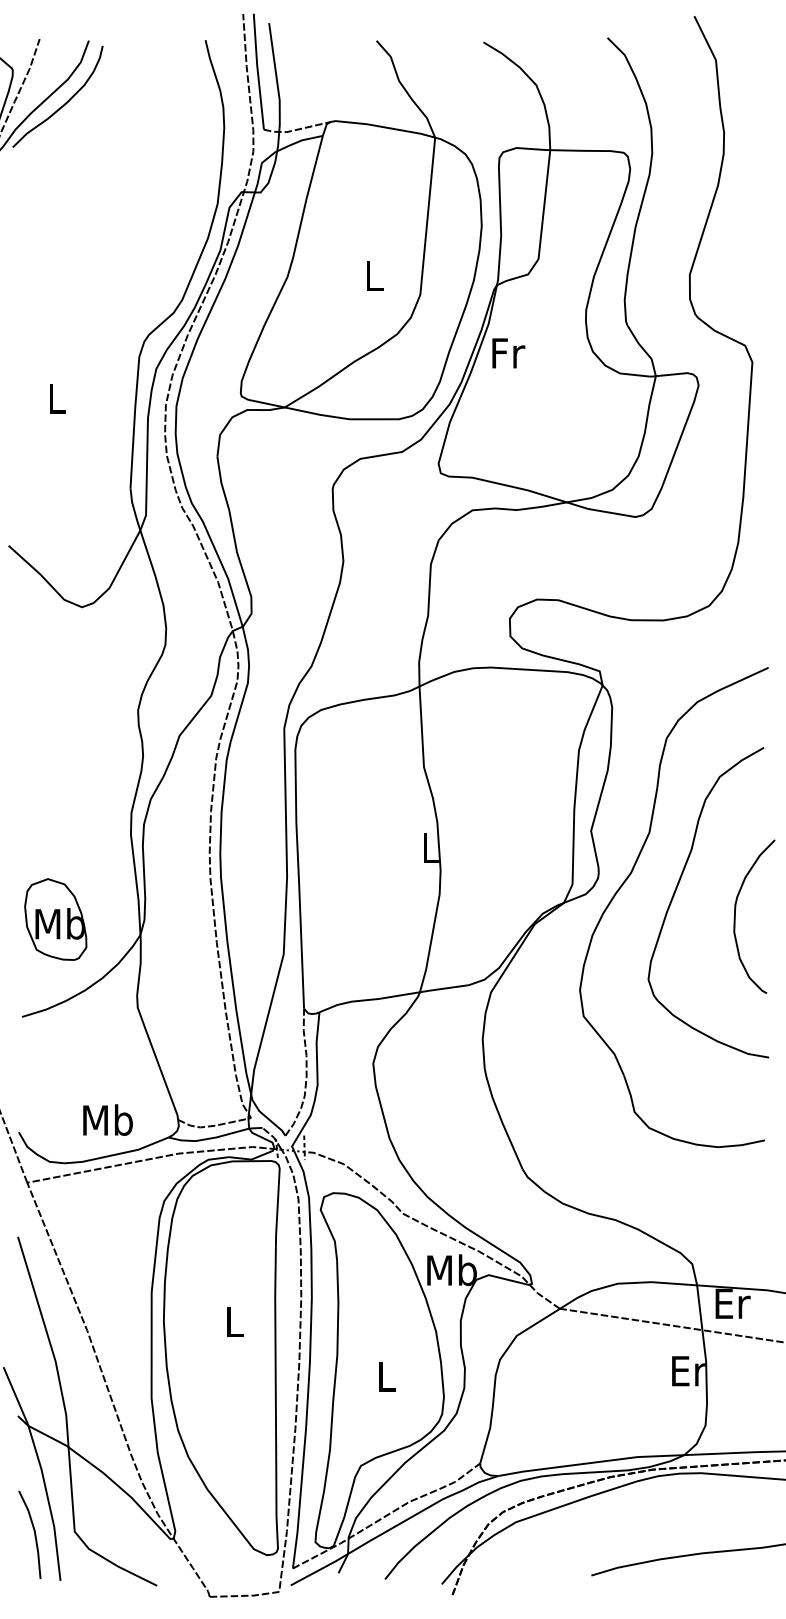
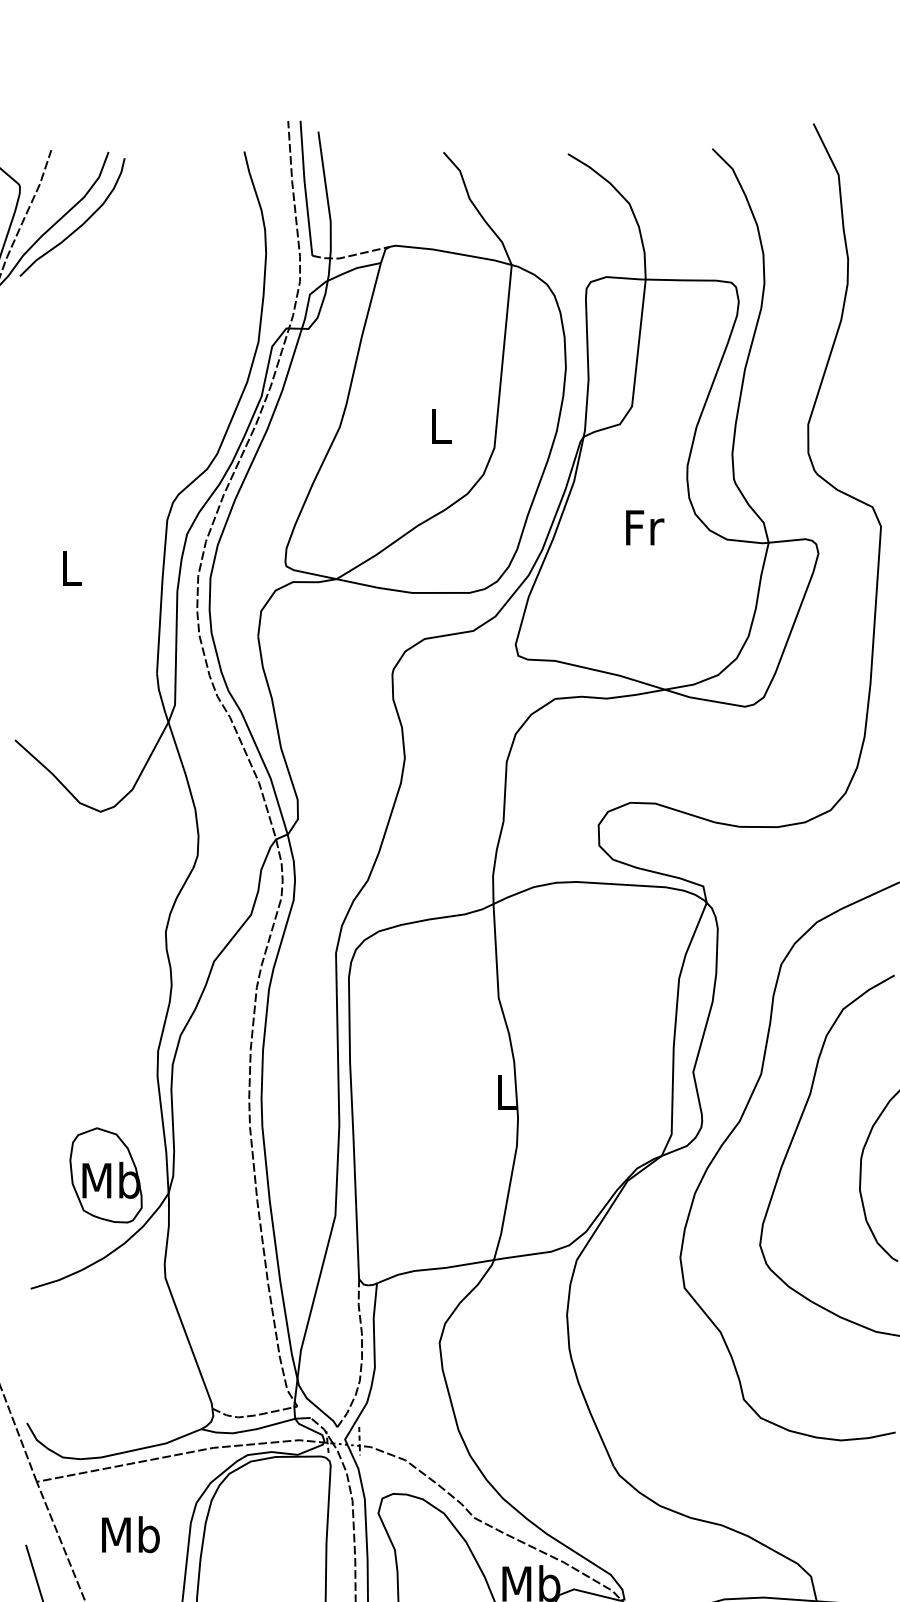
text: (508, 353) -> (644, 527), moved
part: (55, 919) -> (105, 1175), moved
text: (107, 1119) -> (130, 1533), moved

